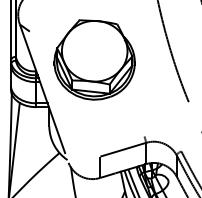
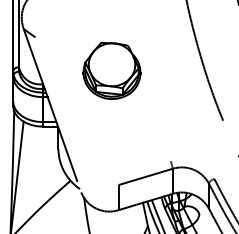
part: (94, 59) -> (111, 70), size x0.6

